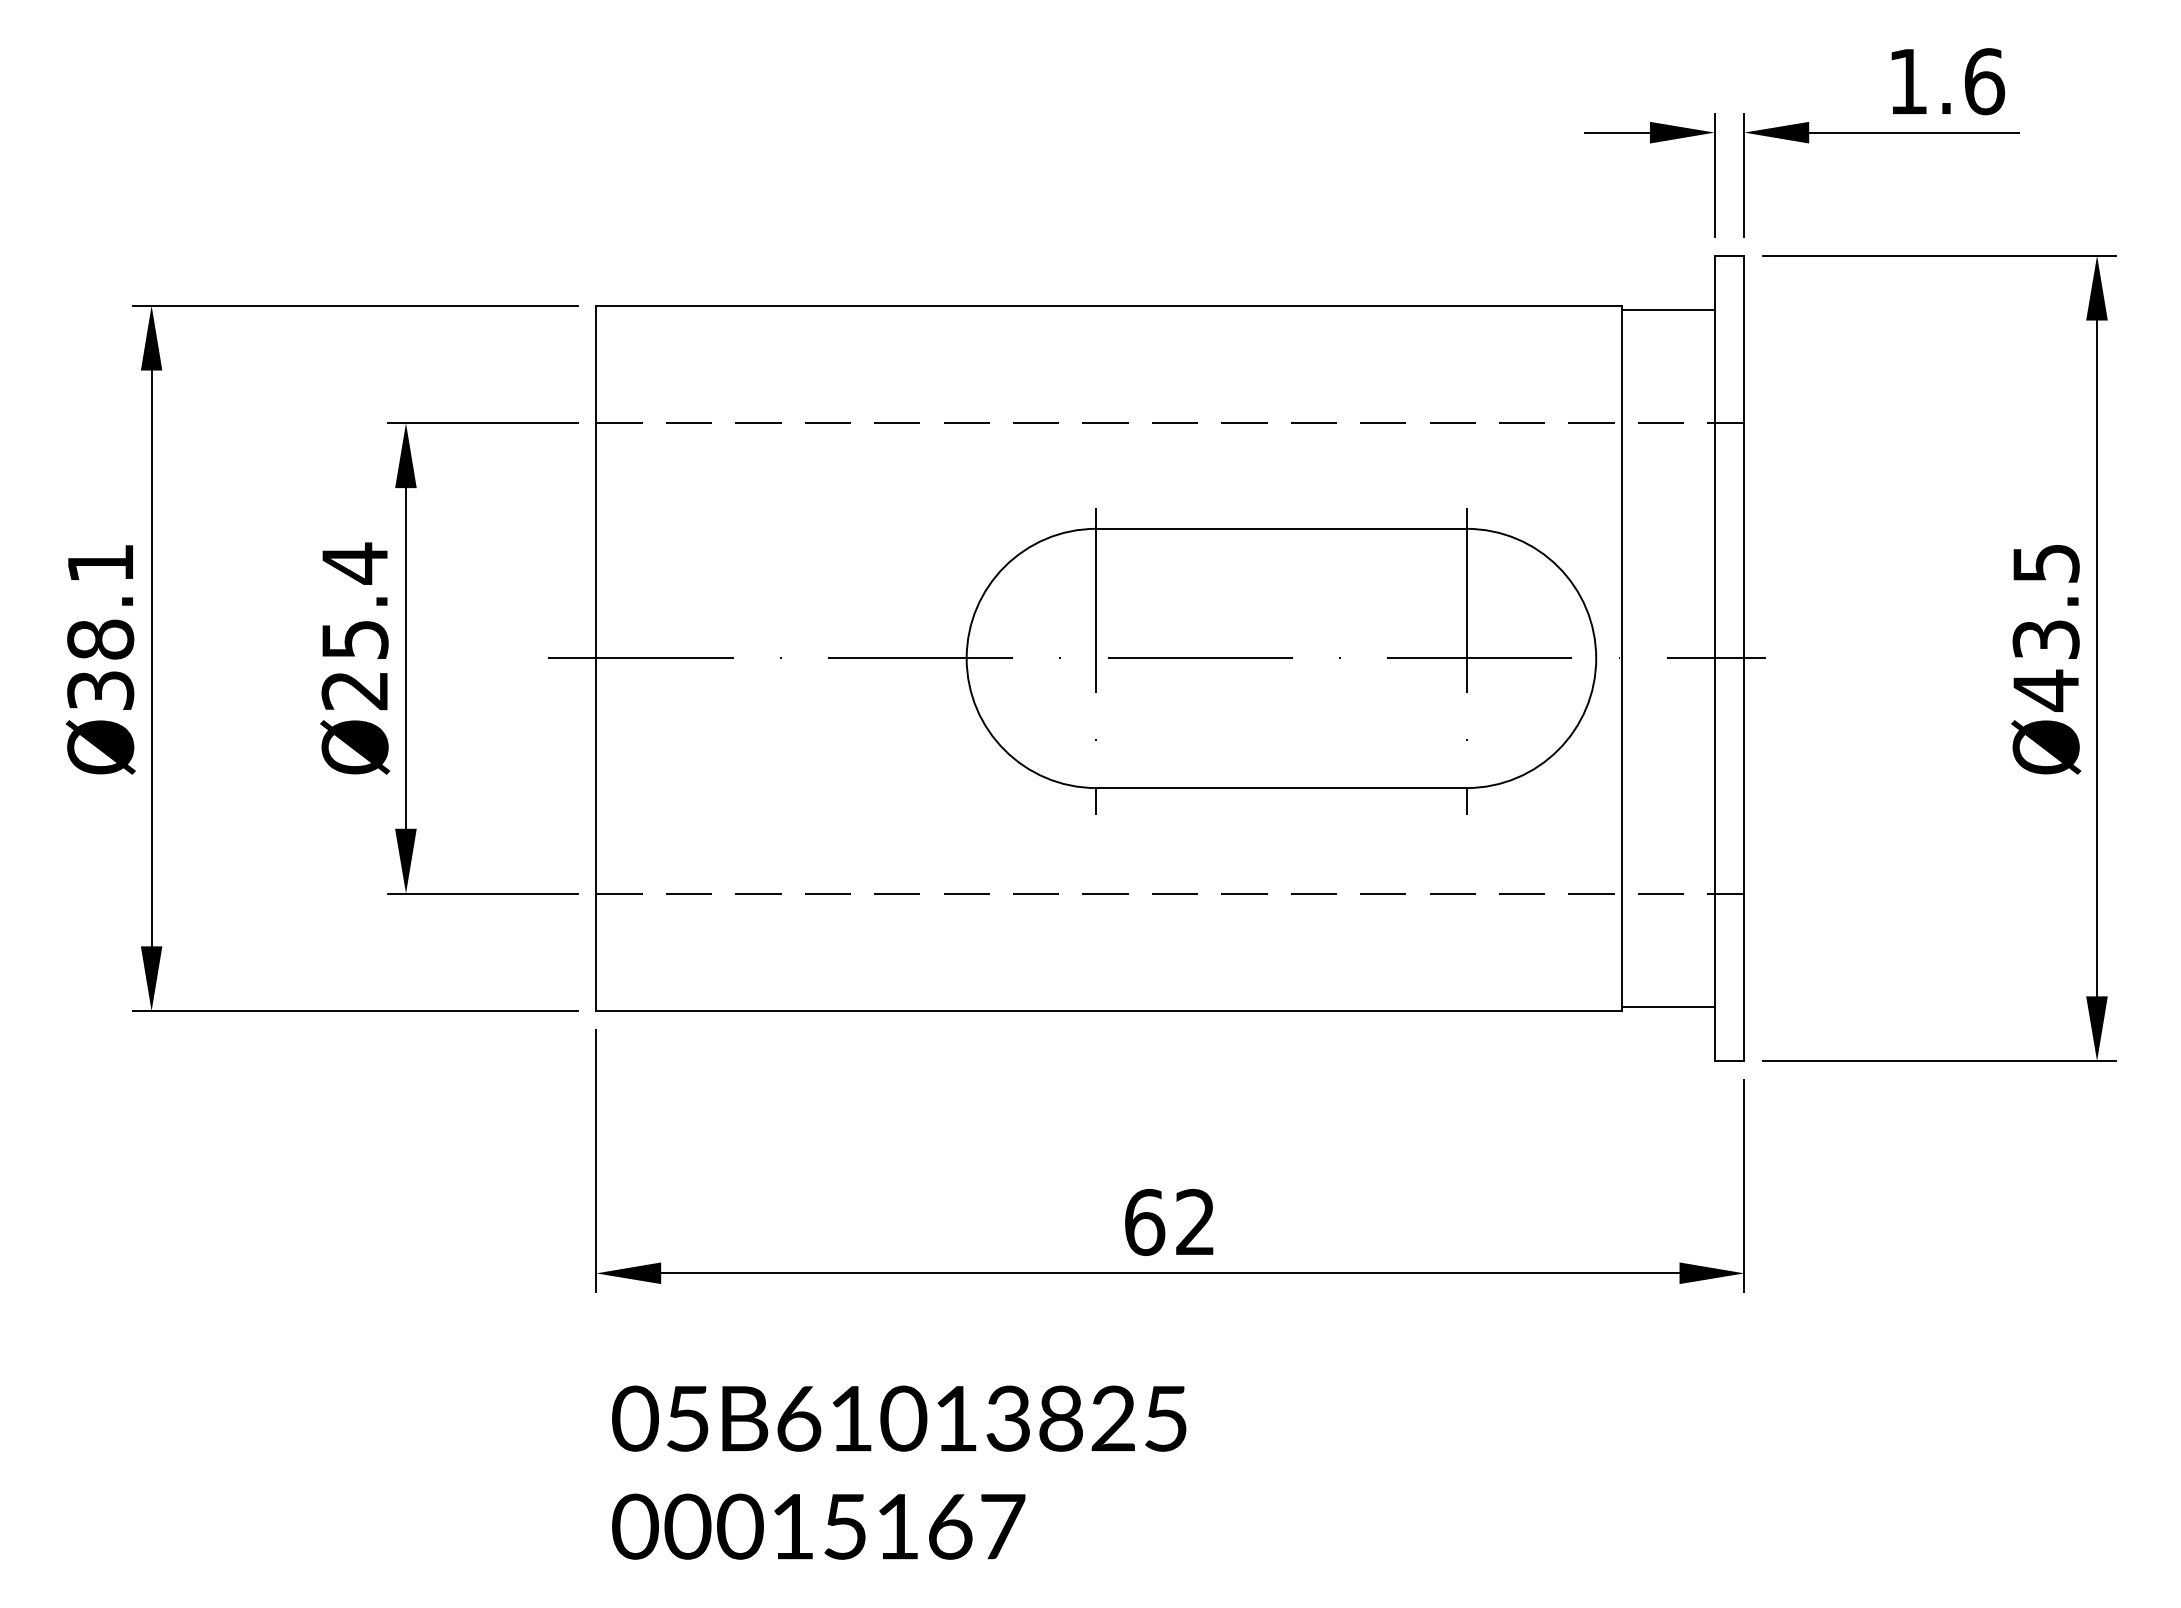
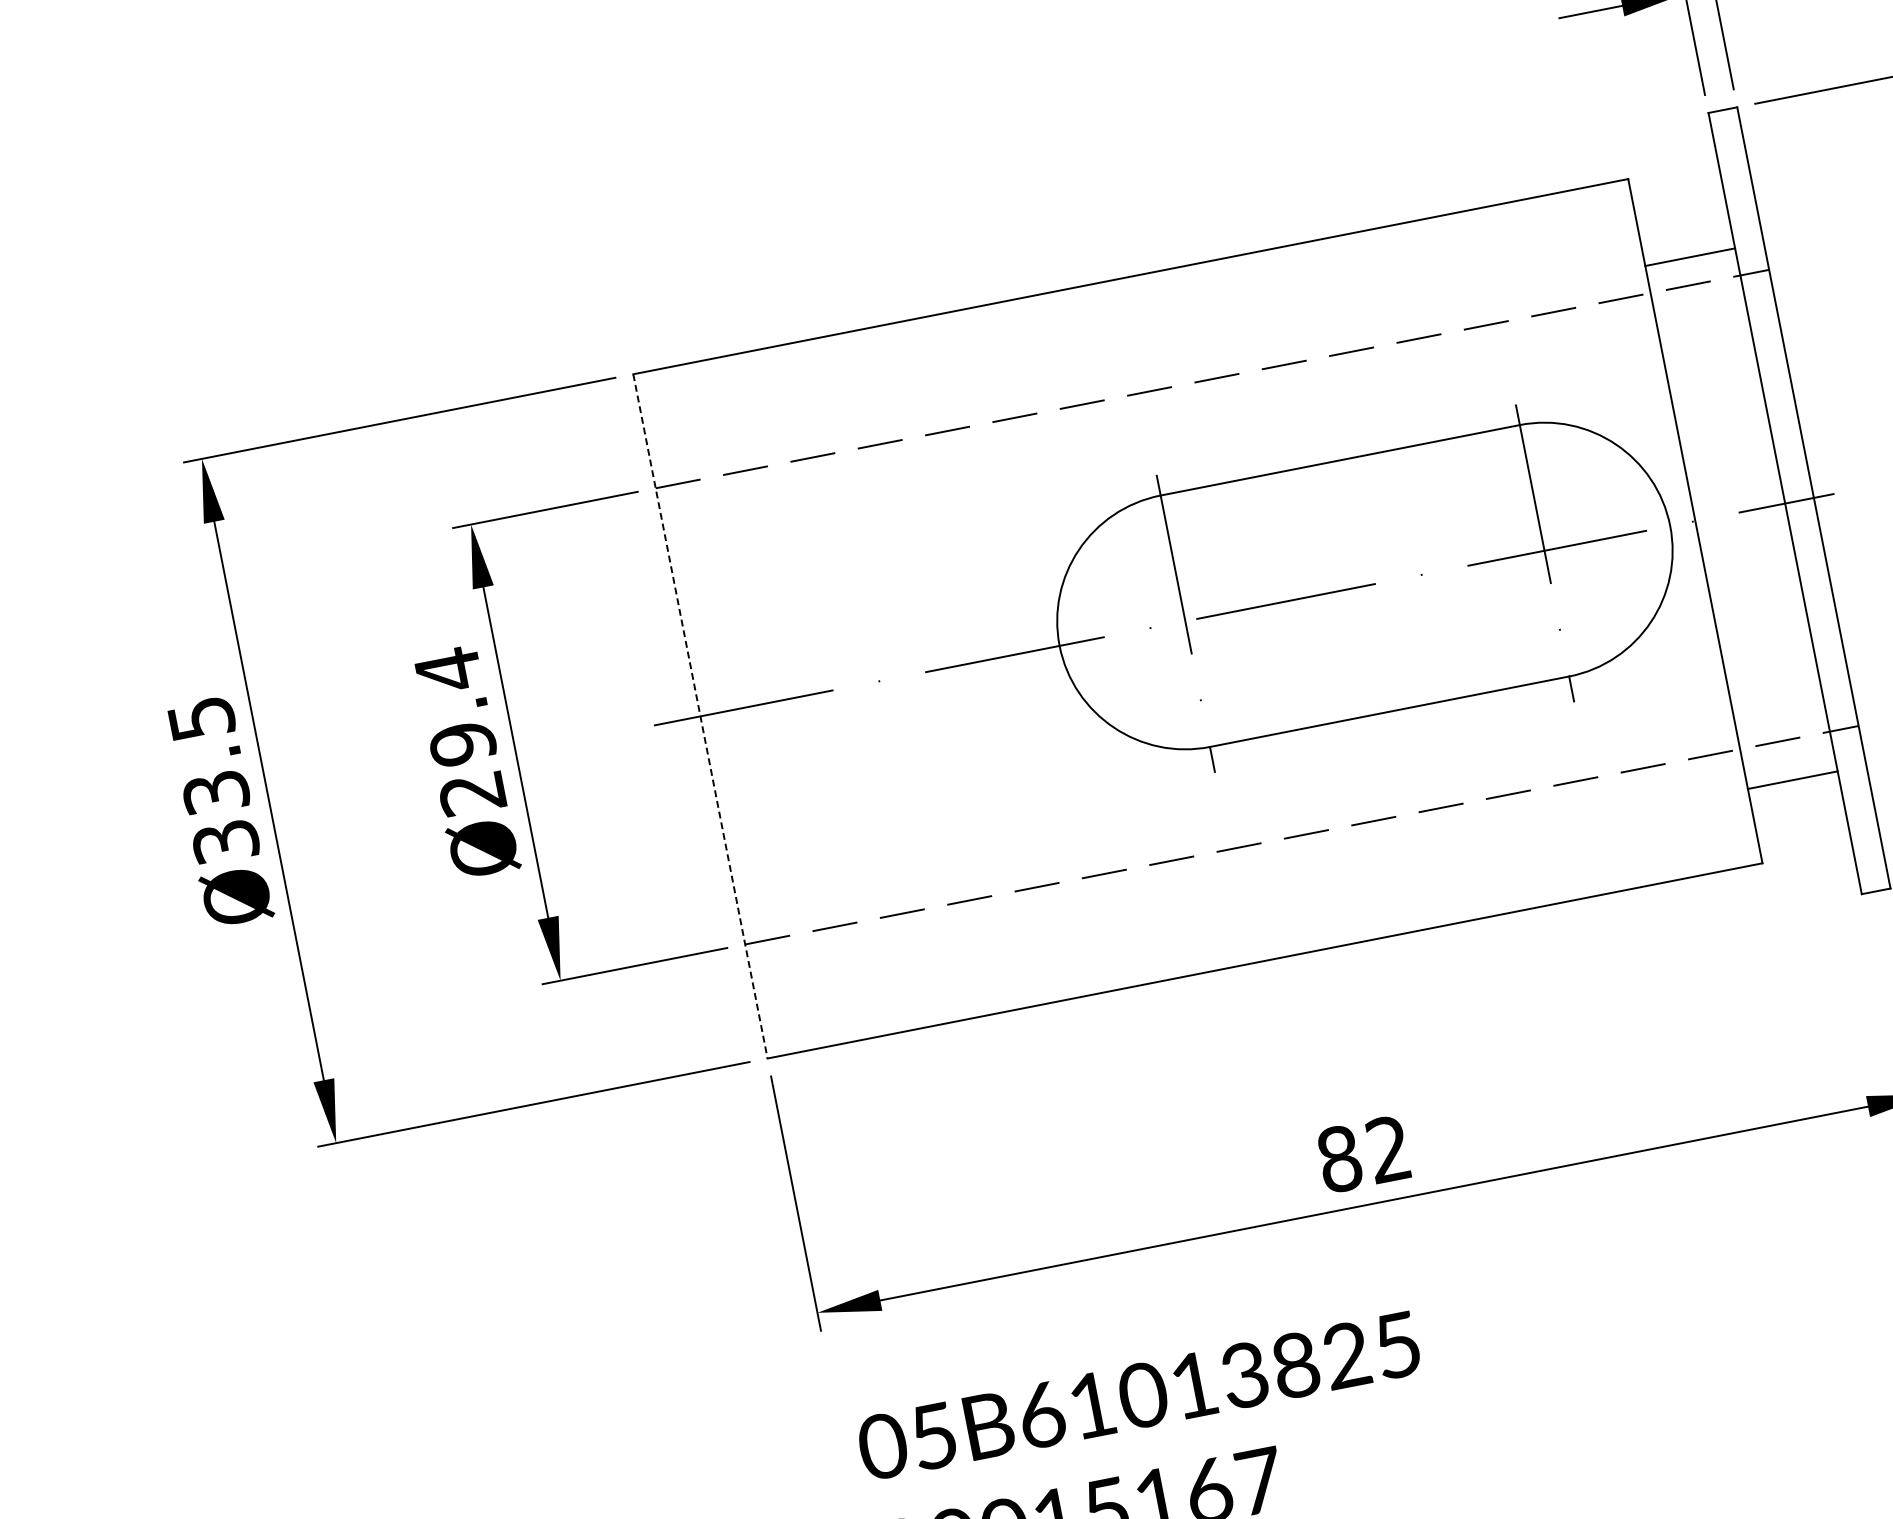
line: (1668, 310) -> (1690, 257), moved
text: (100, 602) -> (208, 756), Ø38.1 -> Ø33.5
text: (354, 639) -> (462, 744), Ø25.4 -> Ø29.4
line: (596, 658) -> (700, 716), solid -> dashed
line: (1668, 1006) -> (1792, 780), moved
text: (1145, 1221) -> (1340, 1157), 62 -> 82

